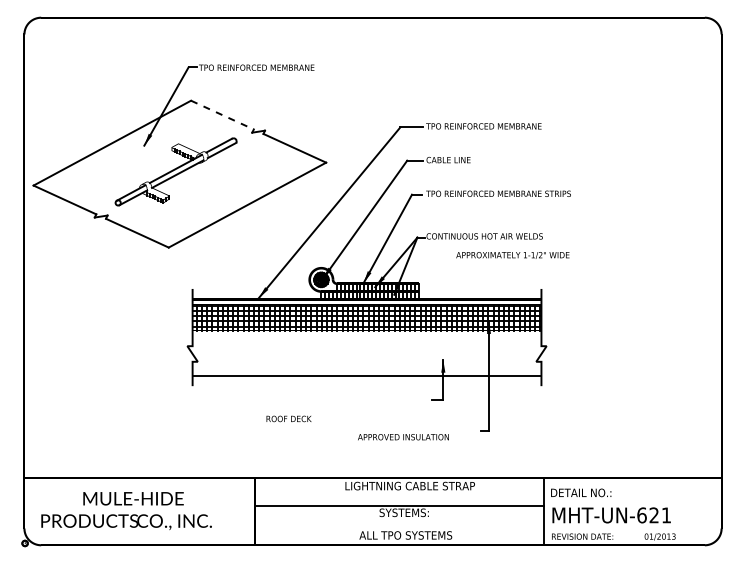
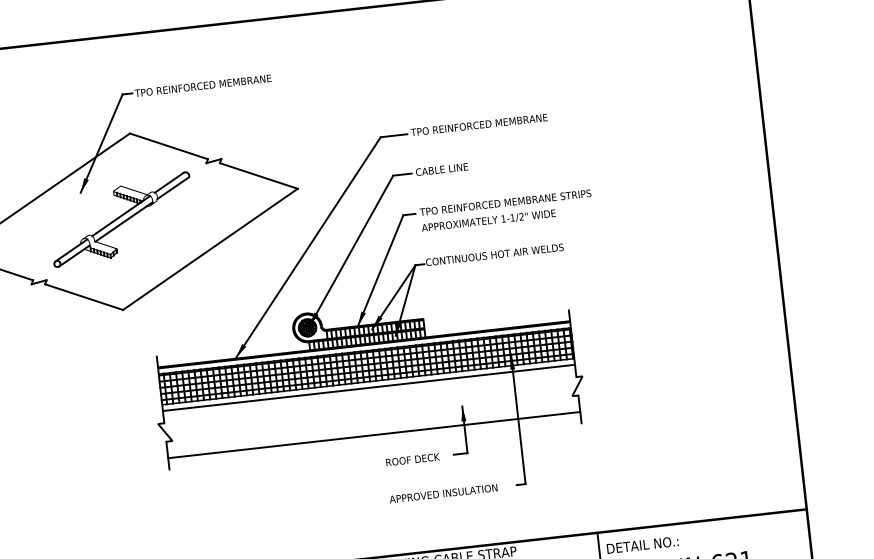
line: (222, 115) -> (169, 146), dashed -> solid
text: (512, 255) -> (488, 221), moved
line: (366, 335) -> (368, 387), added
text: (288, 418) -> (412, 459), moved
text: (403, 437) -> (443, 494), moved

